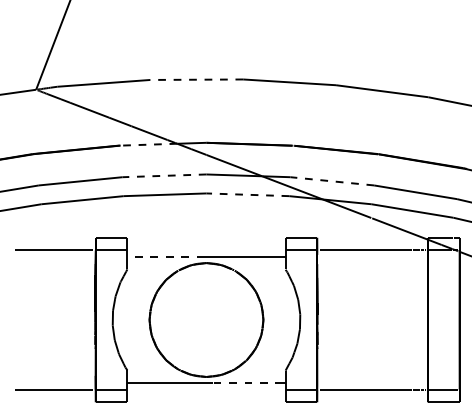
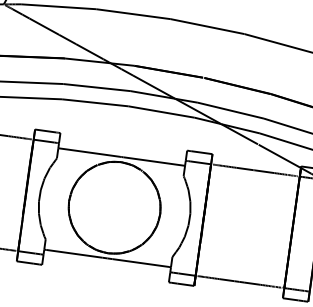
line: (196, 79) -> (133, 13), dashed -> solid
line: (148, 144) -> (87, 60), dashed -> solid
line: (164, 175) -> (97, 87), dashed -> solid
line: (331, 181) -> (230, 110), dashed -> solid
line: (247, 194) -> (161, 111), dashed -> solid
line: (165, 256) -> (88, 152), dashed -> solid
line: (247, 383) -> (140, 263), dashed -> solid

